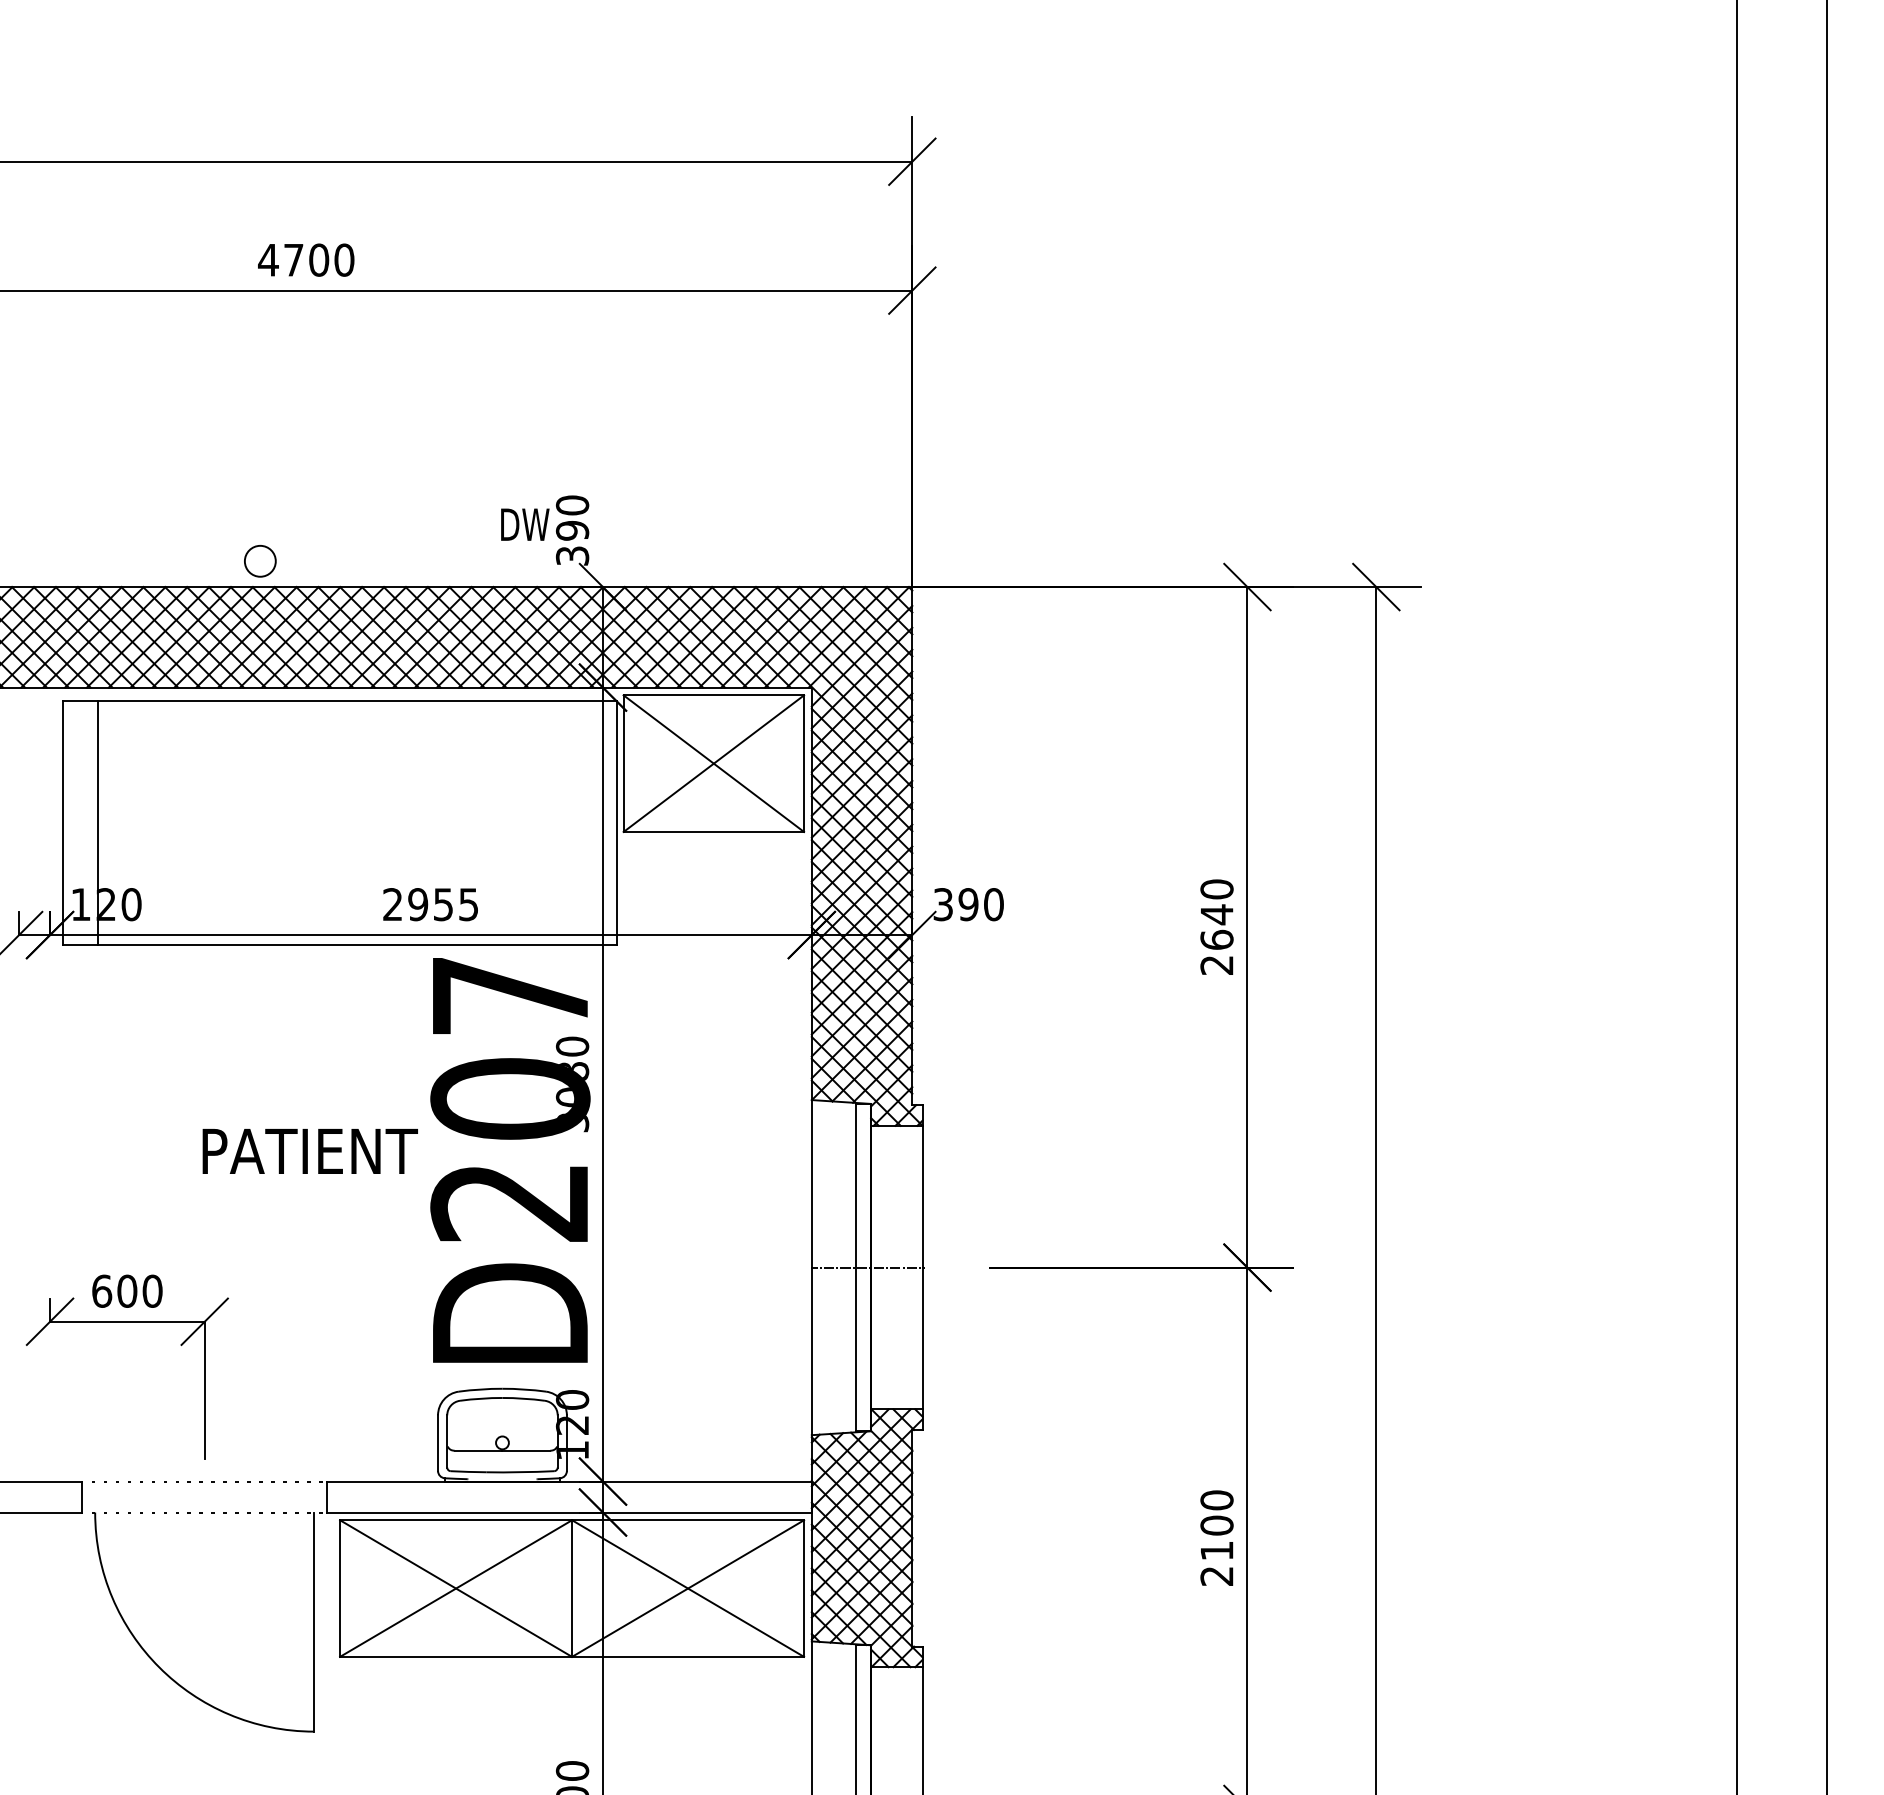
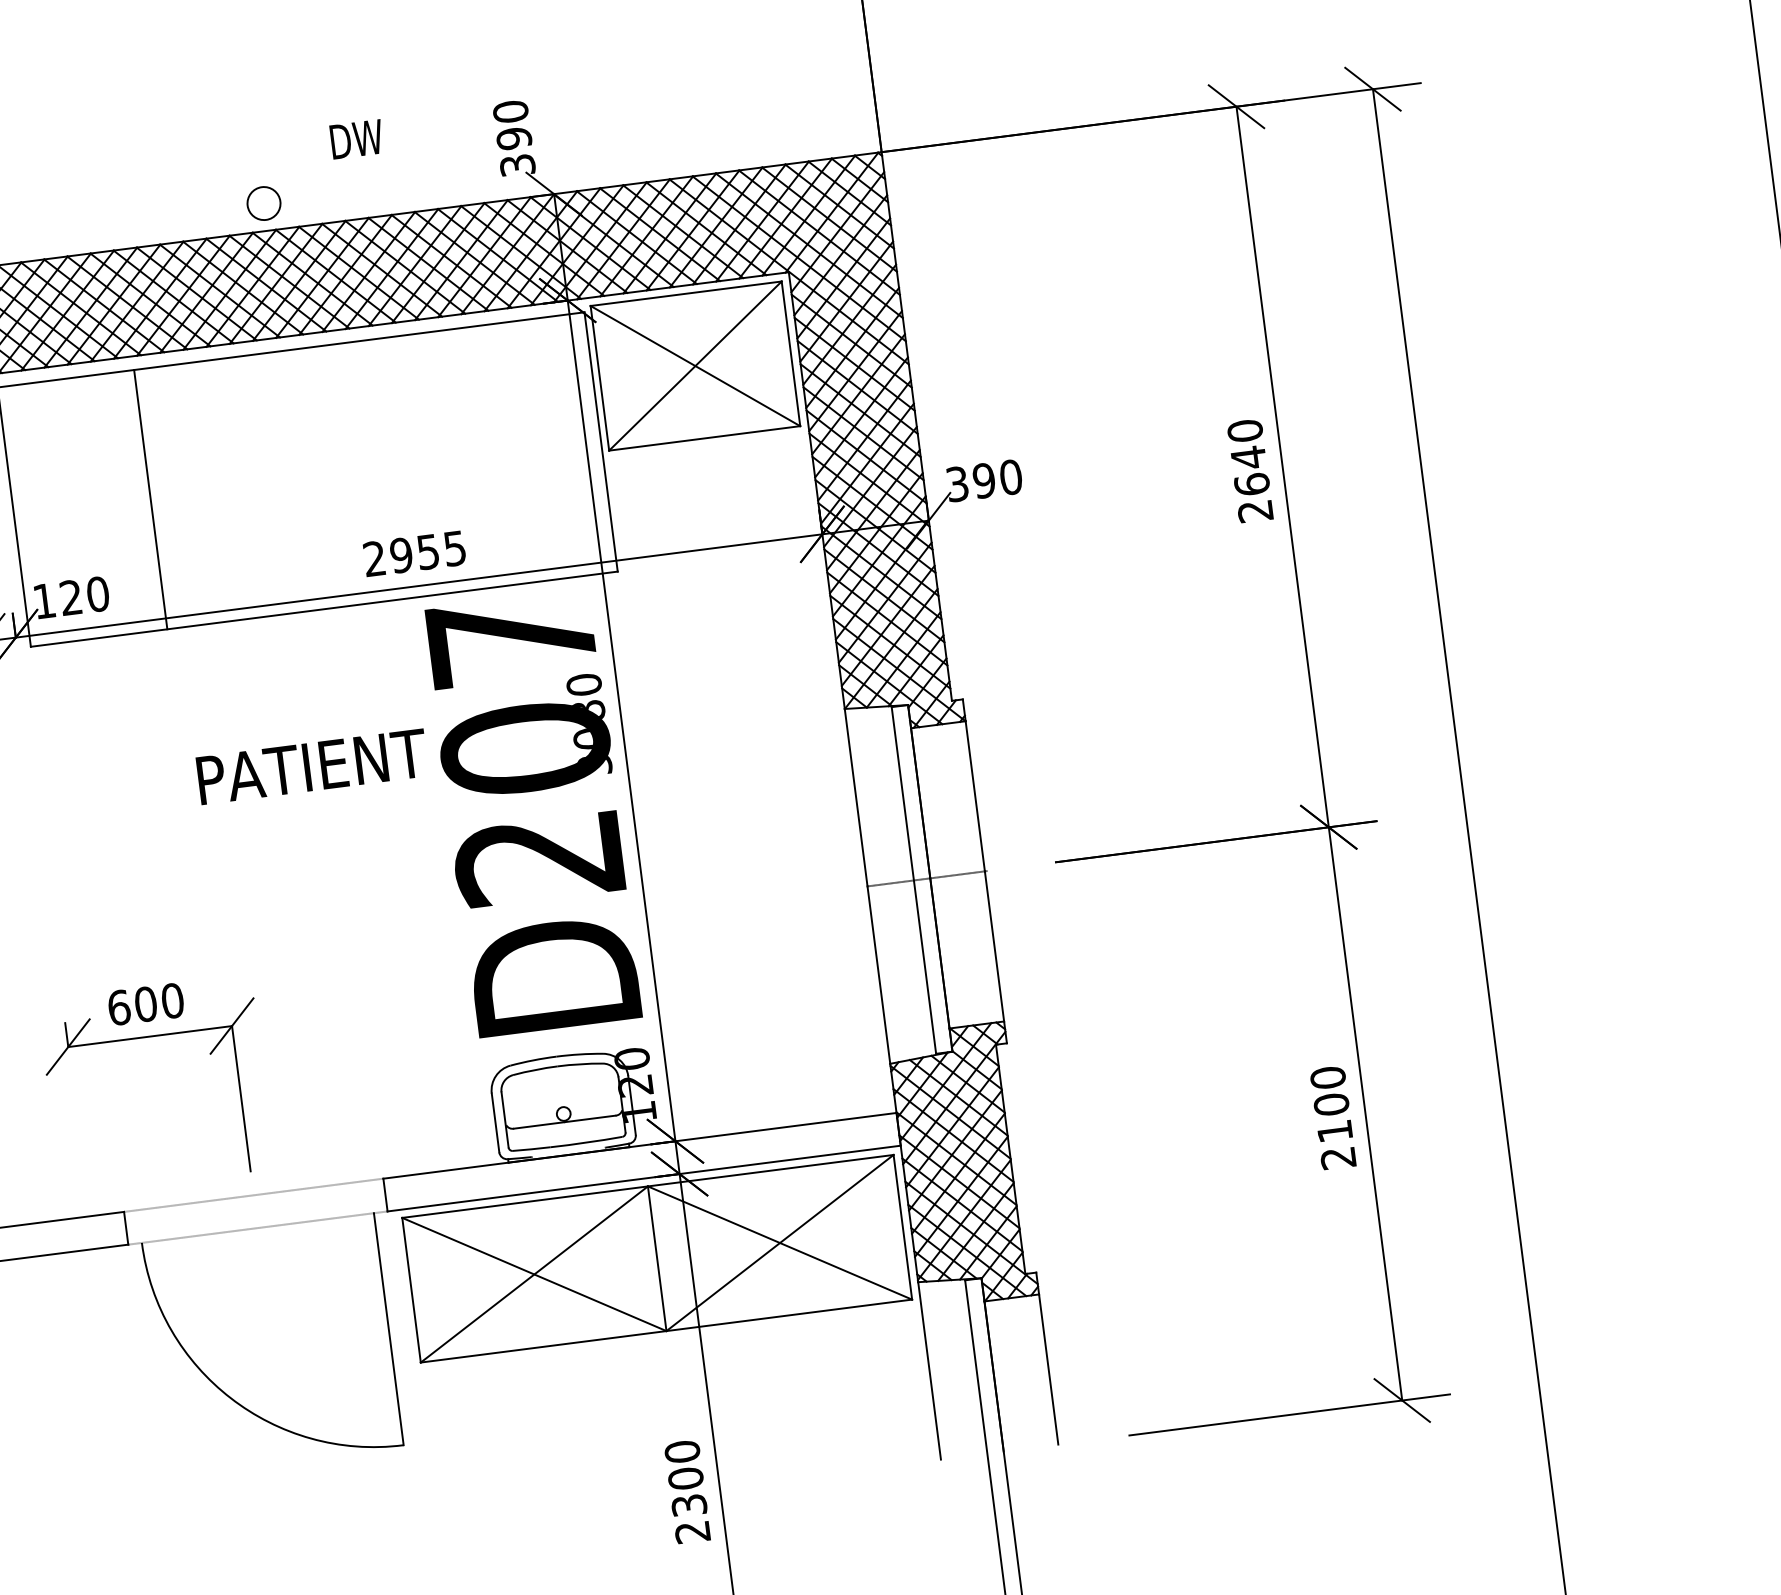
text: (525, 524) -> (357, 139), moved
circle: (260, 561) -> (264, 203), moved
line: (97, 822) -> (150, 499), moved
text: (309, 1151) -> (311, 766), moved

